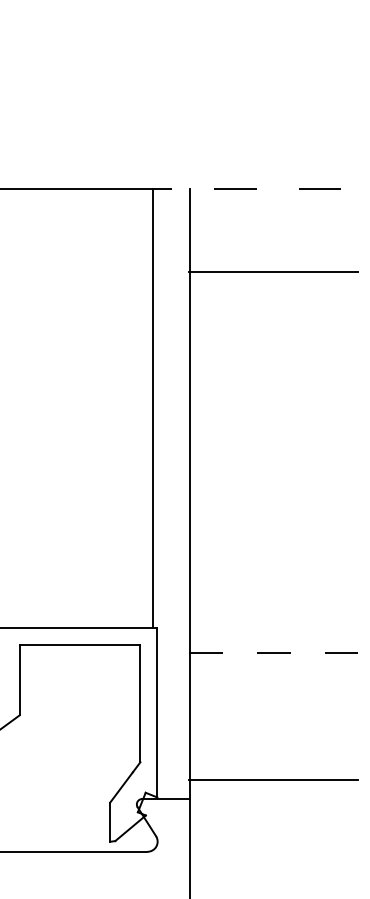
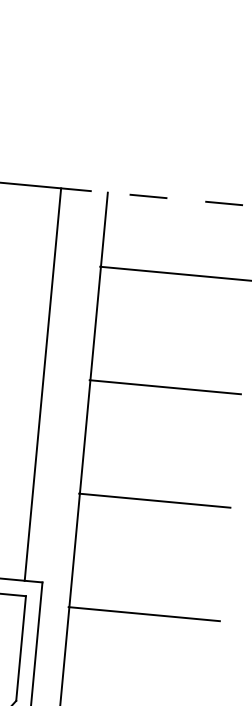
line: (273, 398) -> (165, 387), added
line: (152, 408) -> (42, 384), moved
line: (273, 525) -> (154, 500), added
line: (273, 652) -> (144, 613), dashed -> solid

